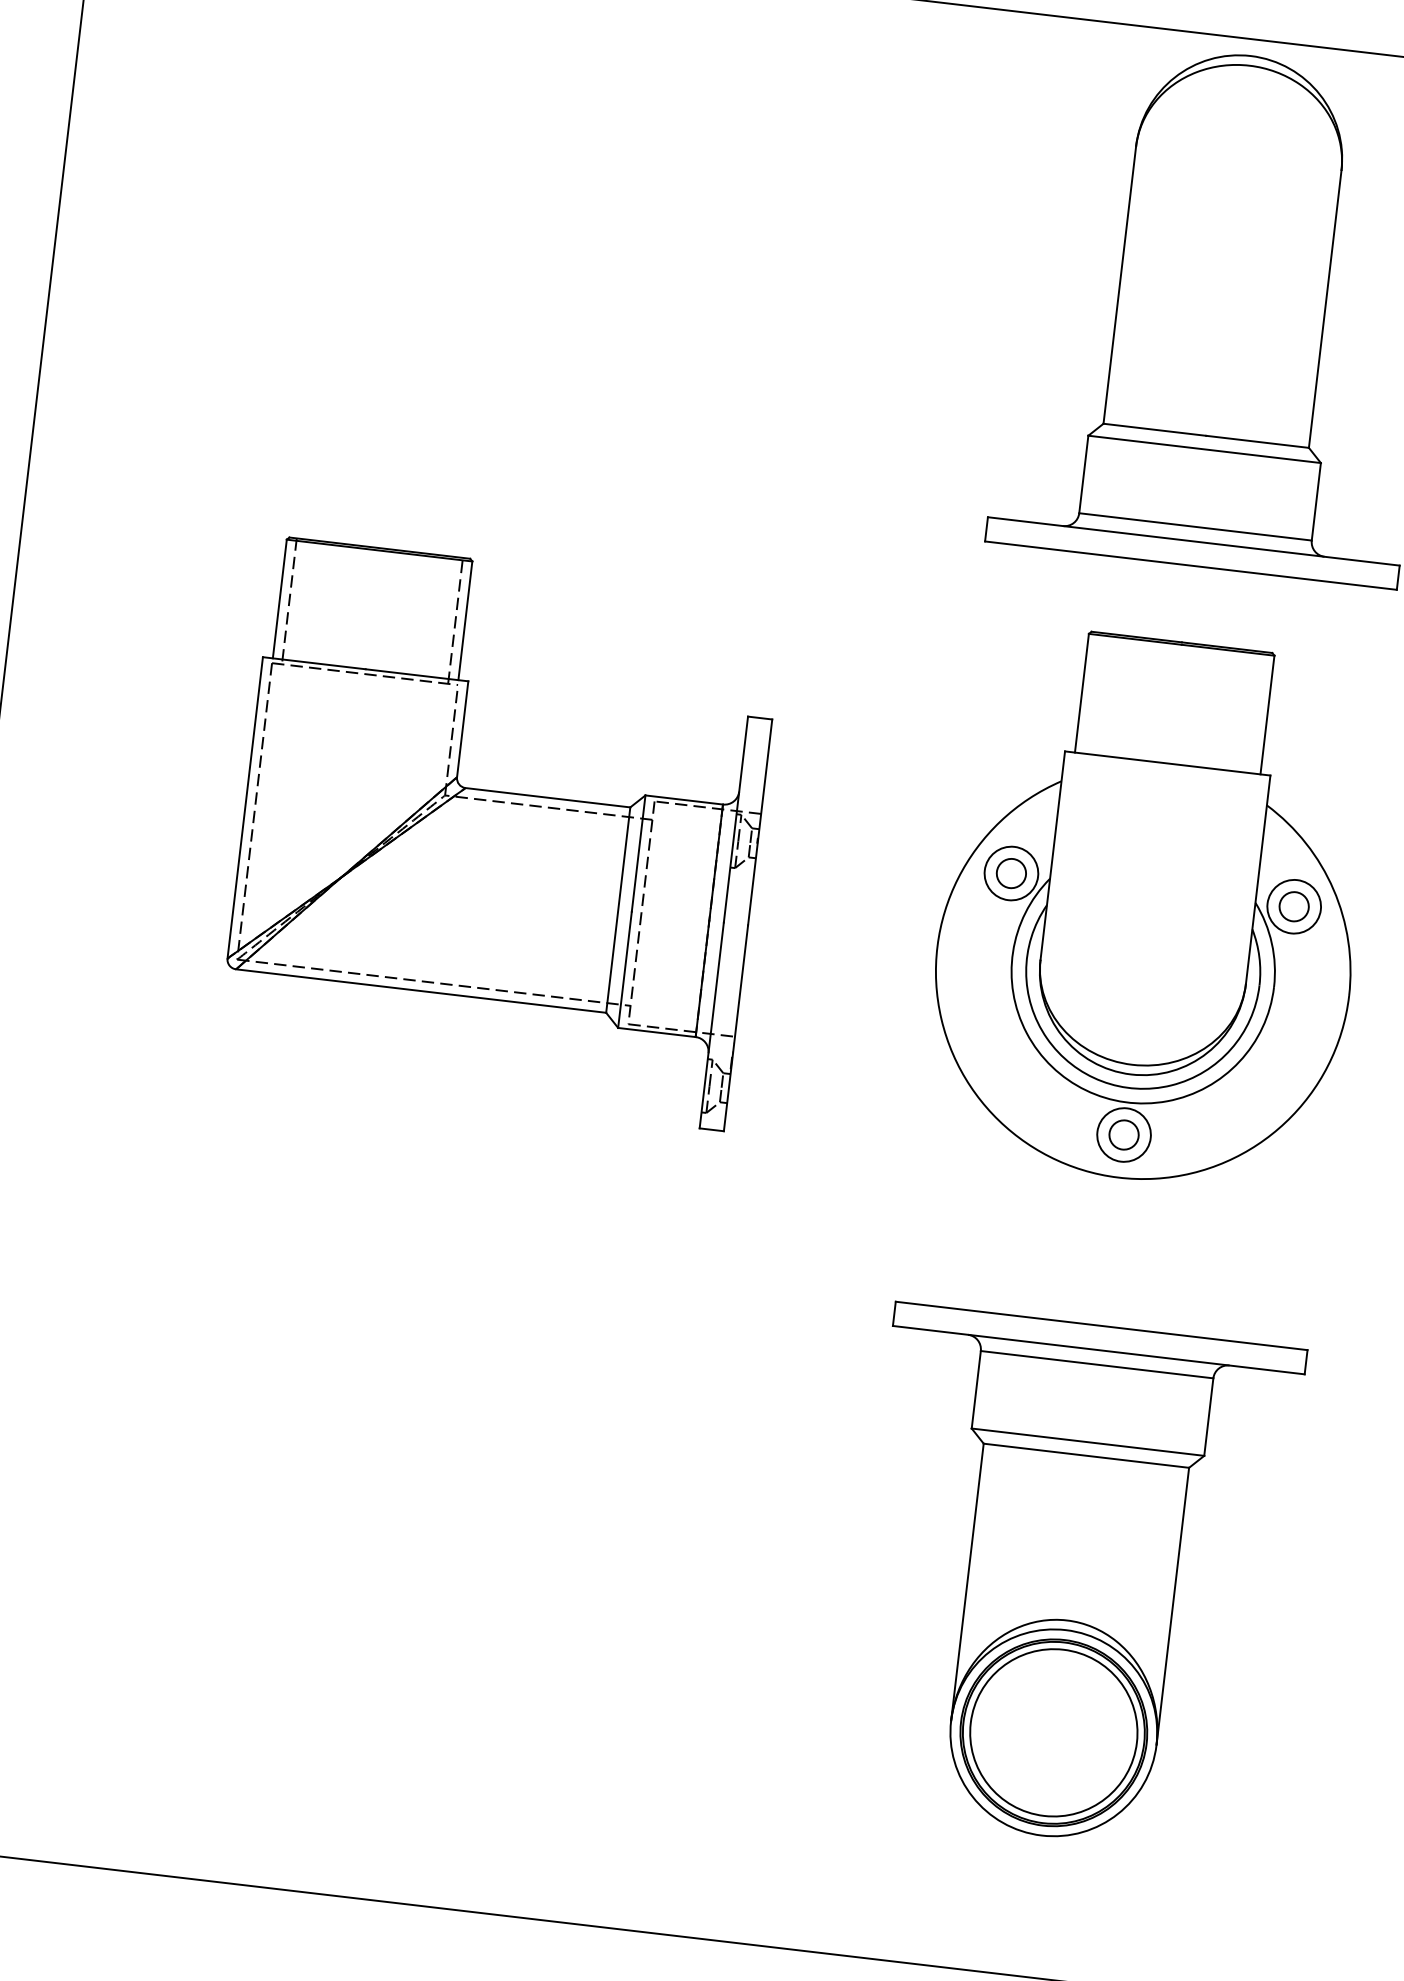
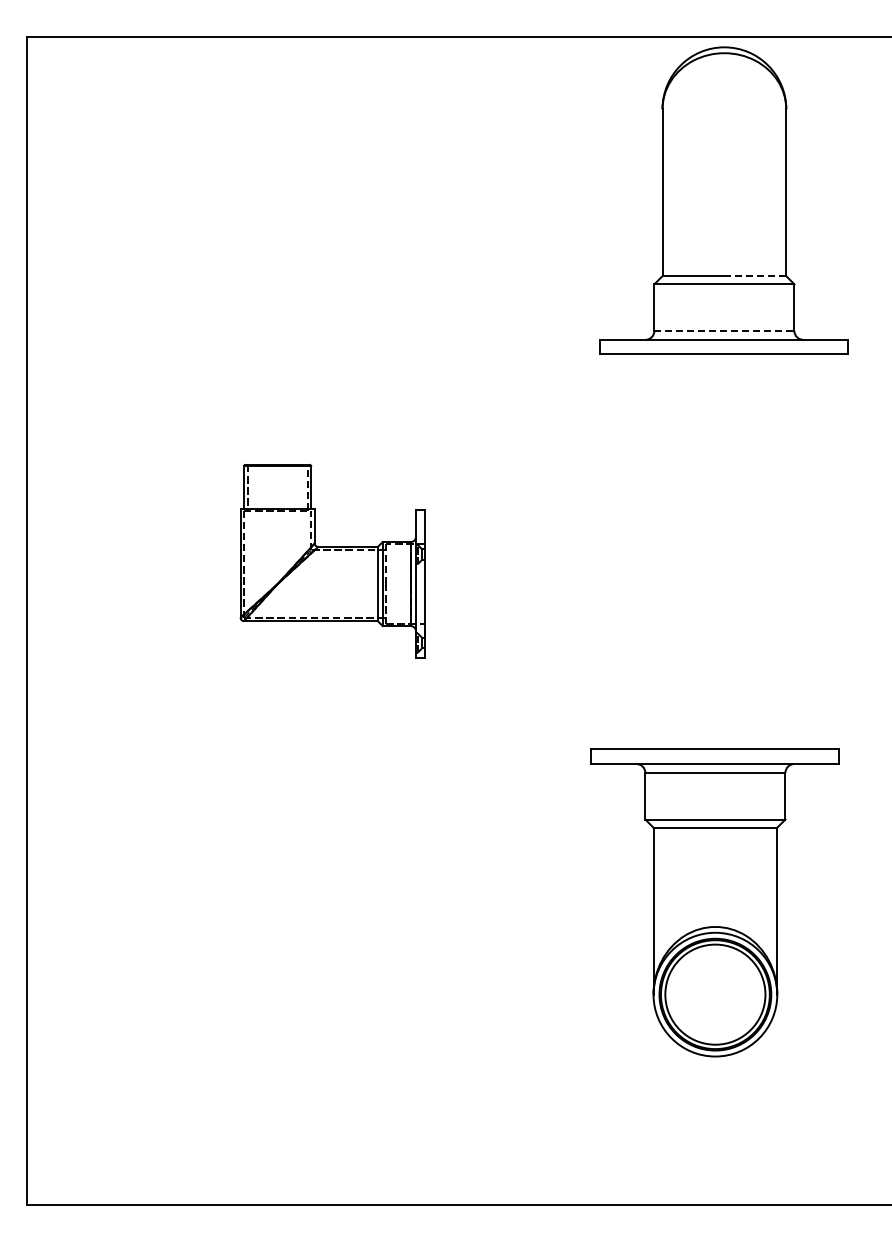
line: (1257, 442) -> (755, 276), solid -> dashed
line: (1195, 527) -> (724, 331), solid -> dashed
part: (500, 832) -> (332, 561), size x0.6
part: (1150, 909) -> (724, 561), removed
part: (1070, 1579) -> (714, 902), moved

